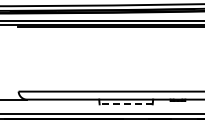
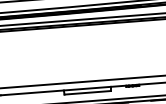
line: (126, 104) -> (88, 92), dashed -> solid

